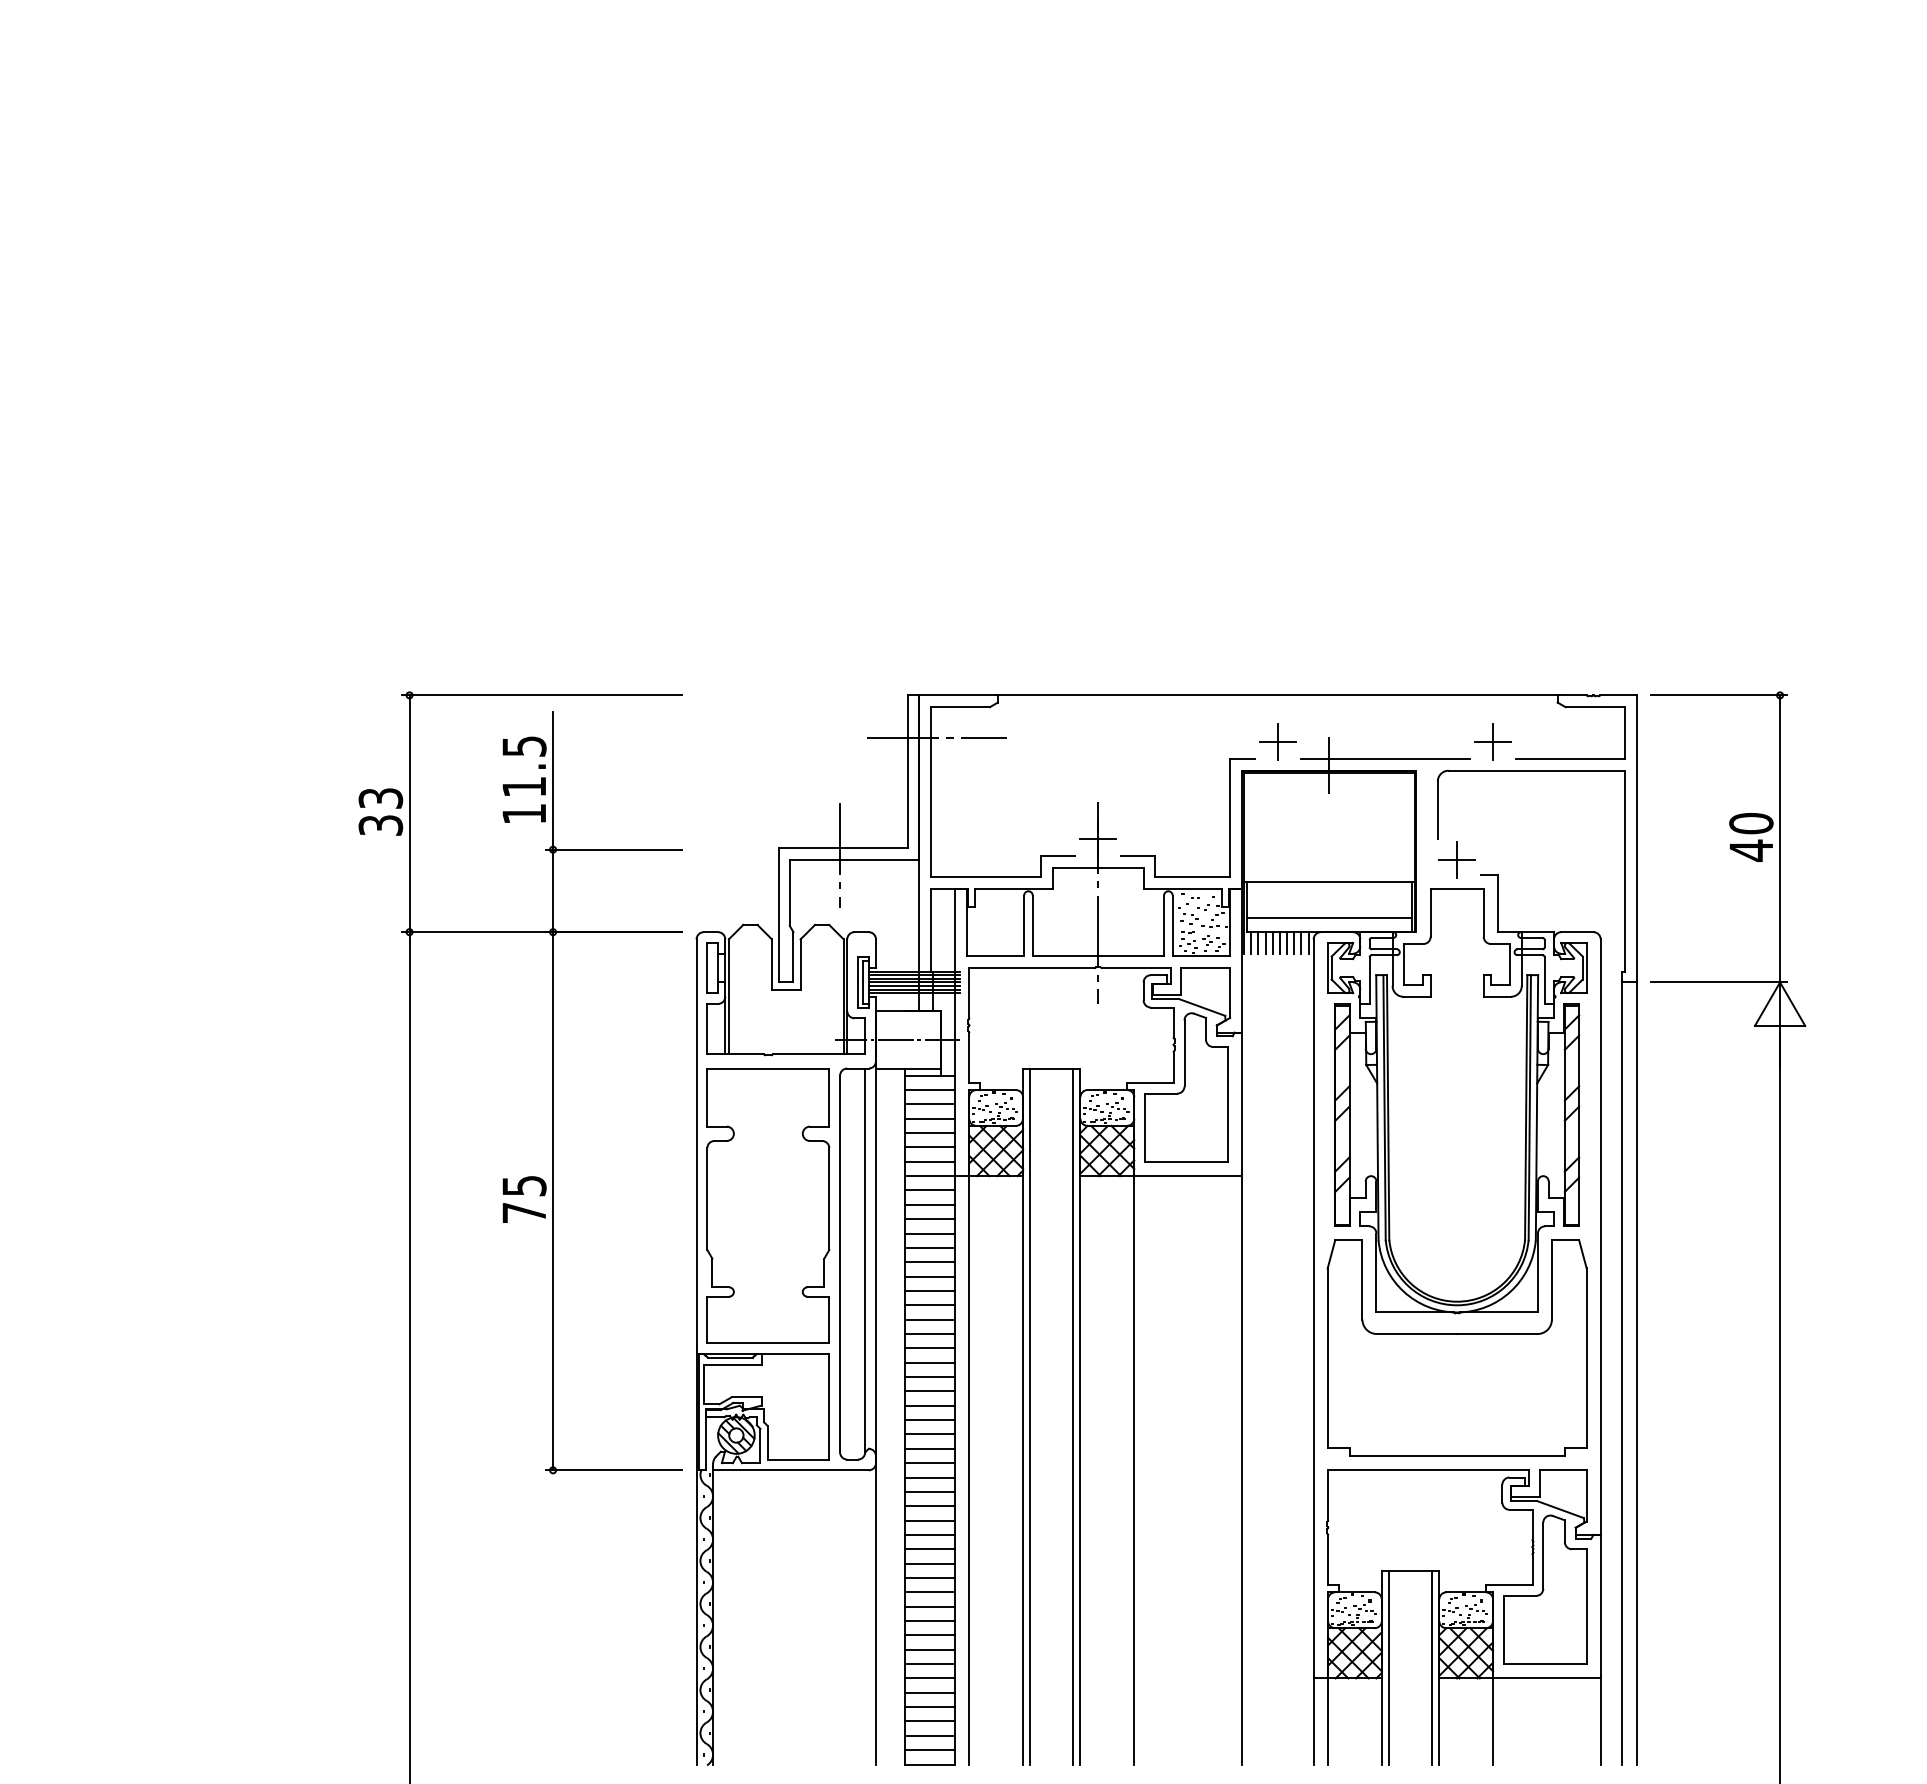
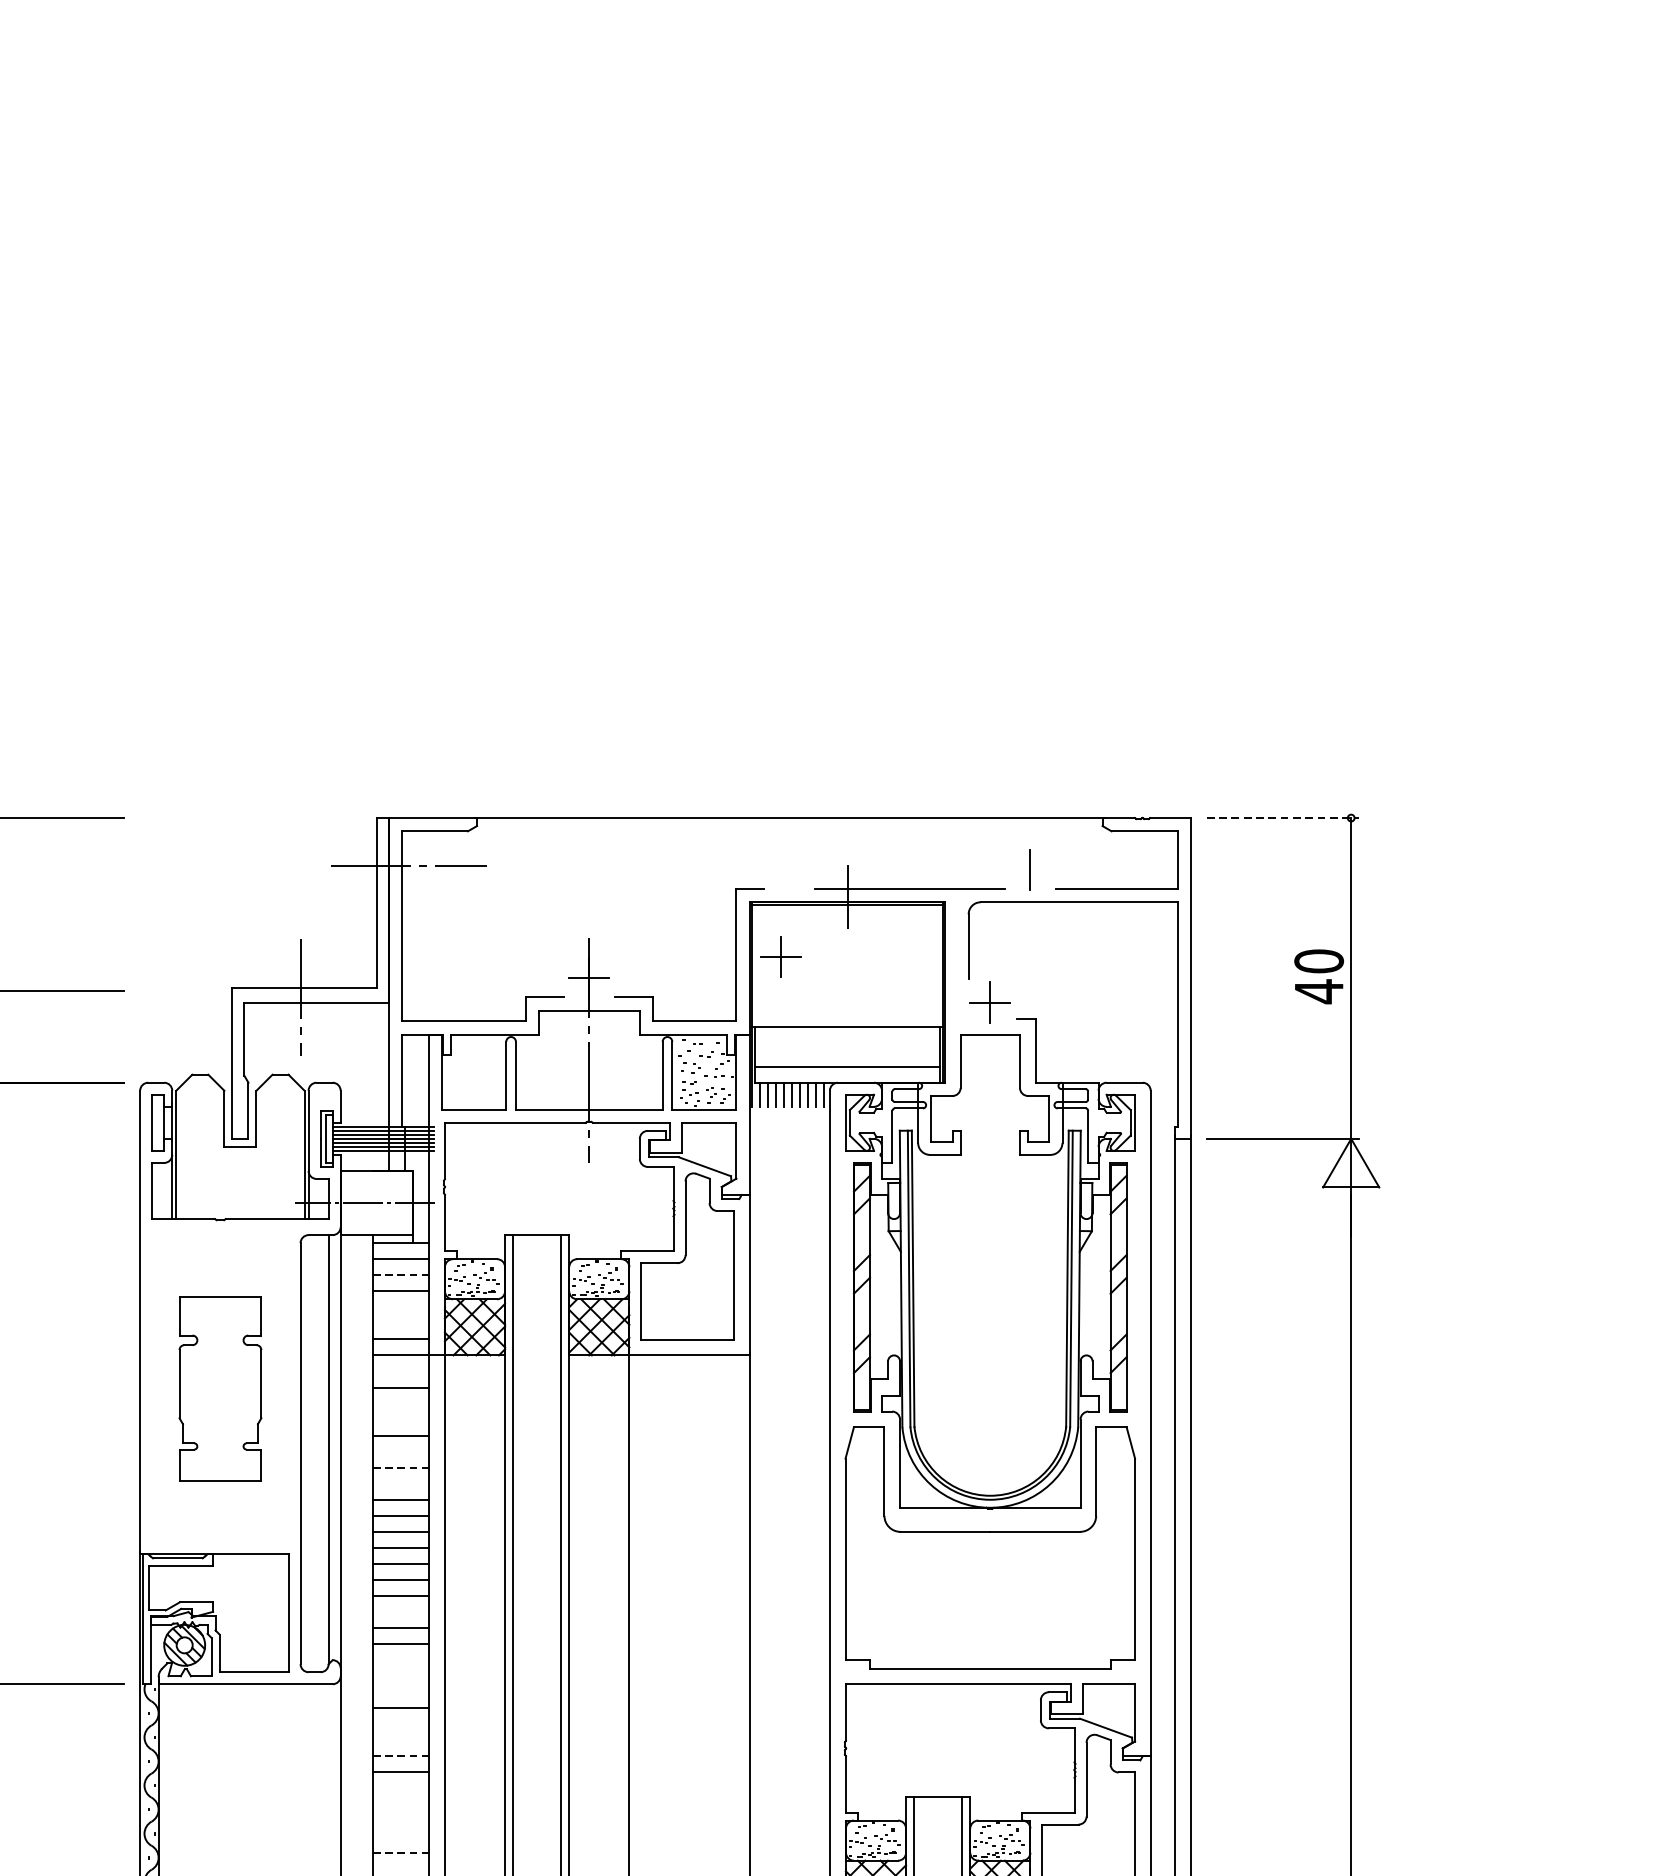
line: (1719, 695) -> (1283, 818), solid -> dashed
part: (1277, 741) -> (780, 956), moved
line: (1493, 742) -> (1030, 870), removed
line: (930, 1104) -> (401, 1275), solid -> dashed
line: (929, 1133) -> (400, 1307), removed
line: (929, 1147) -> (400, 1323), removed
line: (929, 1190) -> (400, 1371), removed
part: (768, 1205) -> (220, 1388), size x0.6
line: (929, 1219) -> (400, 1403), removed
line: (929, 1233) -> (400, 1419), removed
line: (929, 1262) -> (400, 1451), removed
line: (930, 1276) -> (401, 1467), solid -> dashed
line: (929, 1290) -> (400, 1483), removed
line: (929, 1405) -> (400, 1611), removed
line: (929, 1448) -> (400, 1659), removed
line: (929, 1463) -> (400, 1676), removed
line: (929, 1477) -> (400, 1692), removed
line: (929, 1506) -> (400, 1724), removed
line: (929, 1520) -> (400, 1740), removed
line: (930, 1534) -> (401, 1755), solid -> dashed
line: (929, 1563) -> (400, 1788), removed
line: (929, 1577) -> (400, 1804), removed
line: (929, 1592) -> (400, 1820), removed
line: (929, 1606) -> (400, 1836), removed
line: (930, 1621) -> (401, 1853), solid -> dashed
line: (929, 1635) -> (400, 1868), removed

